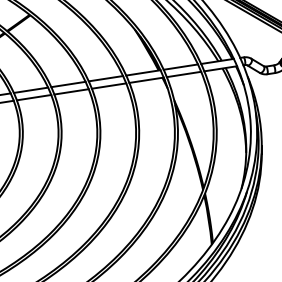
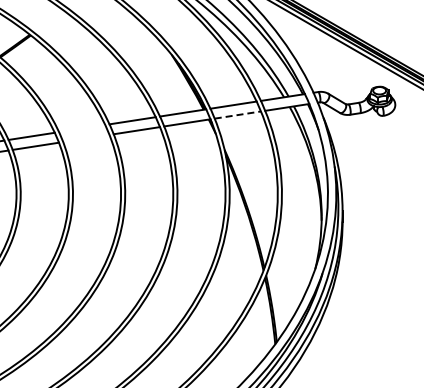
line: (184, 74) -> (238, 114), solid -> dashed
line: (68, 84) -> (82, 128), removed
line: (71, 91) -> (86, 138), removed

